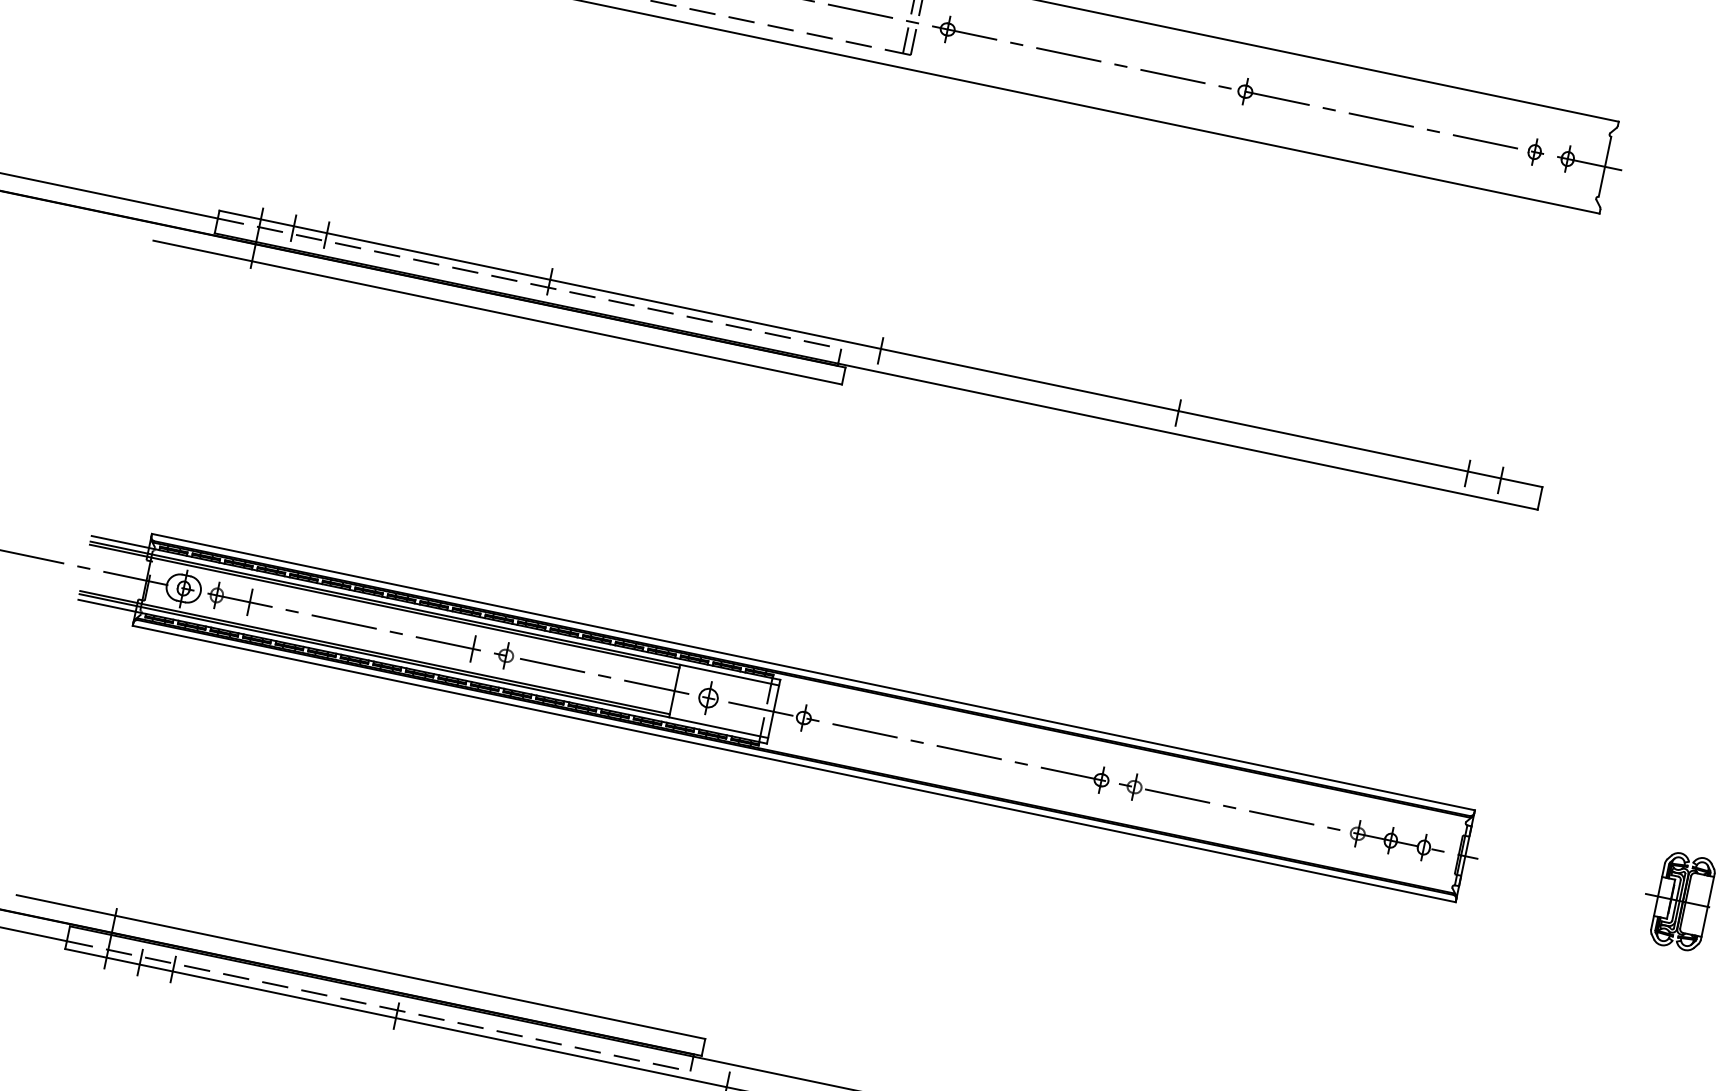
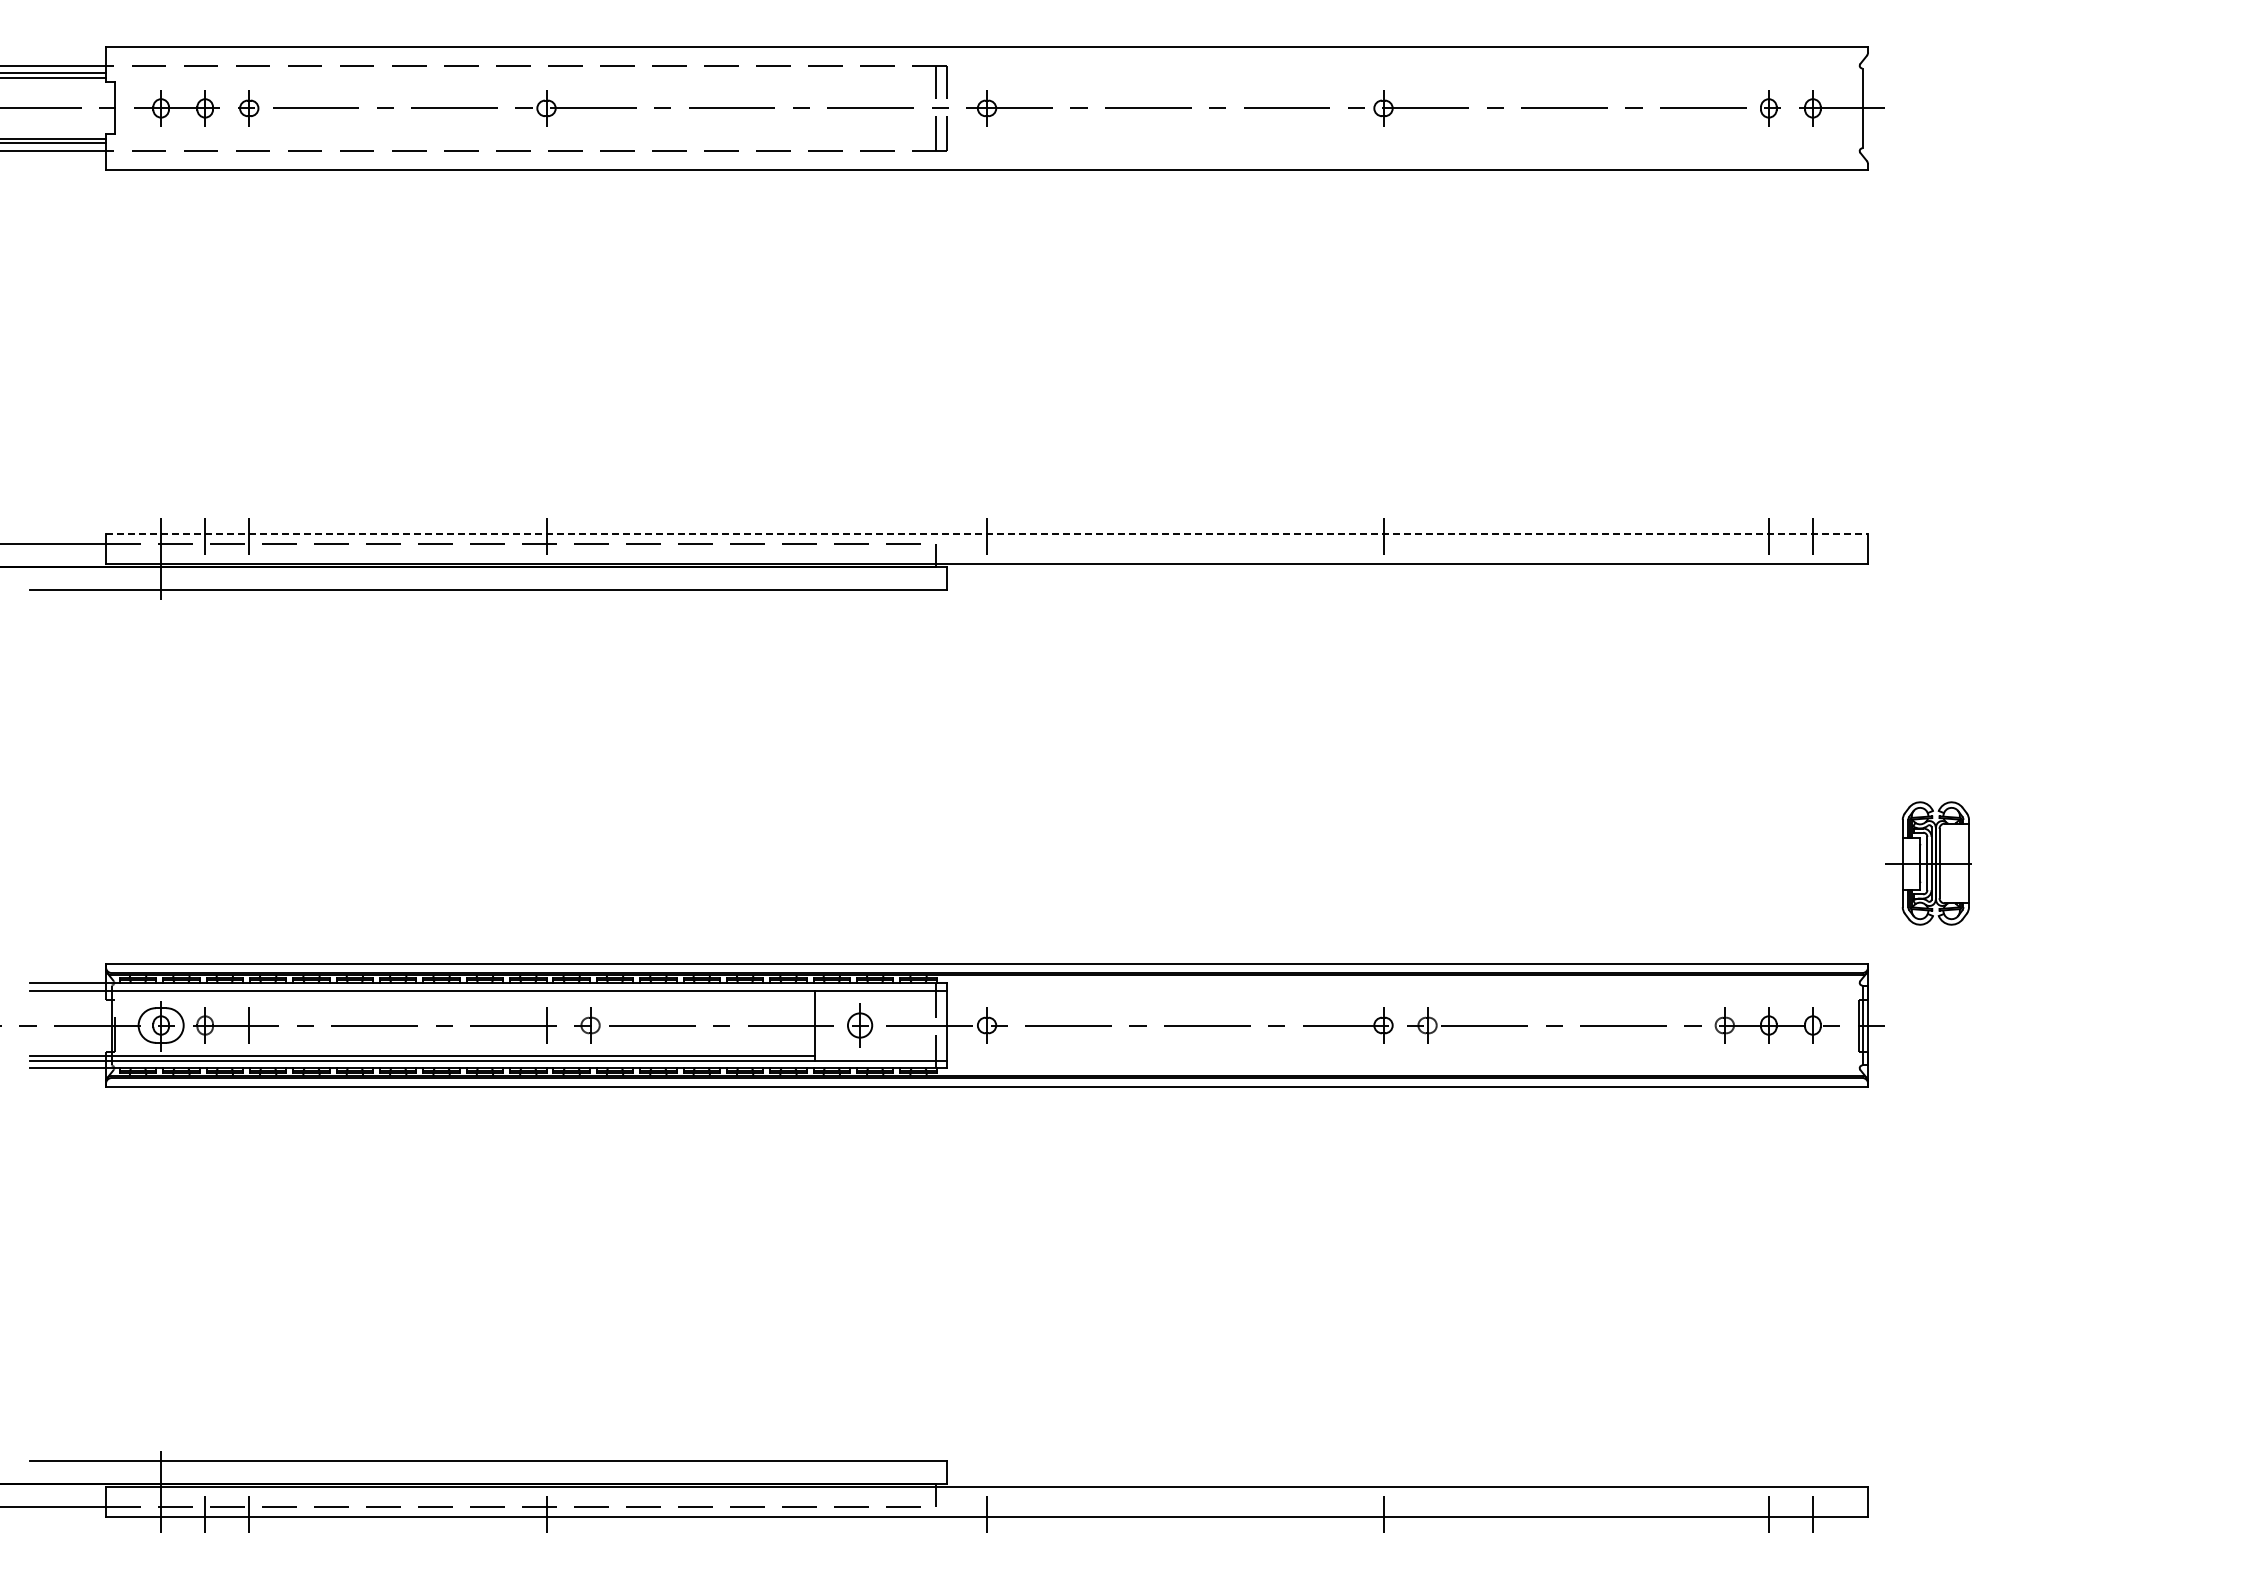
line: (881, 348) -> (987, 533), solid -> dashed
line: (384, 606) -> (422, 994), removed
part: (1677, 900) -> (1928, 863), moved

